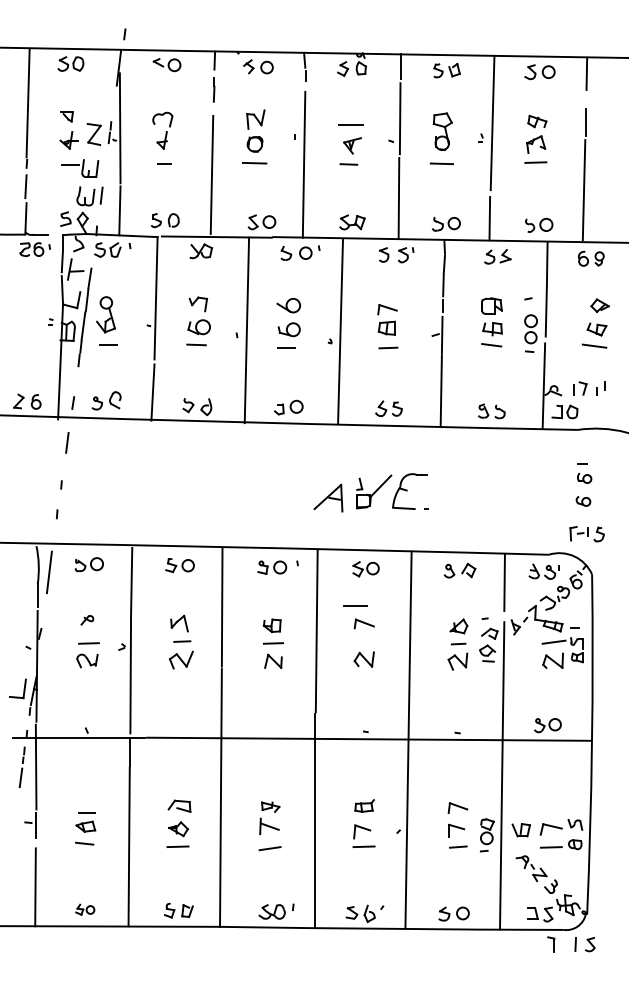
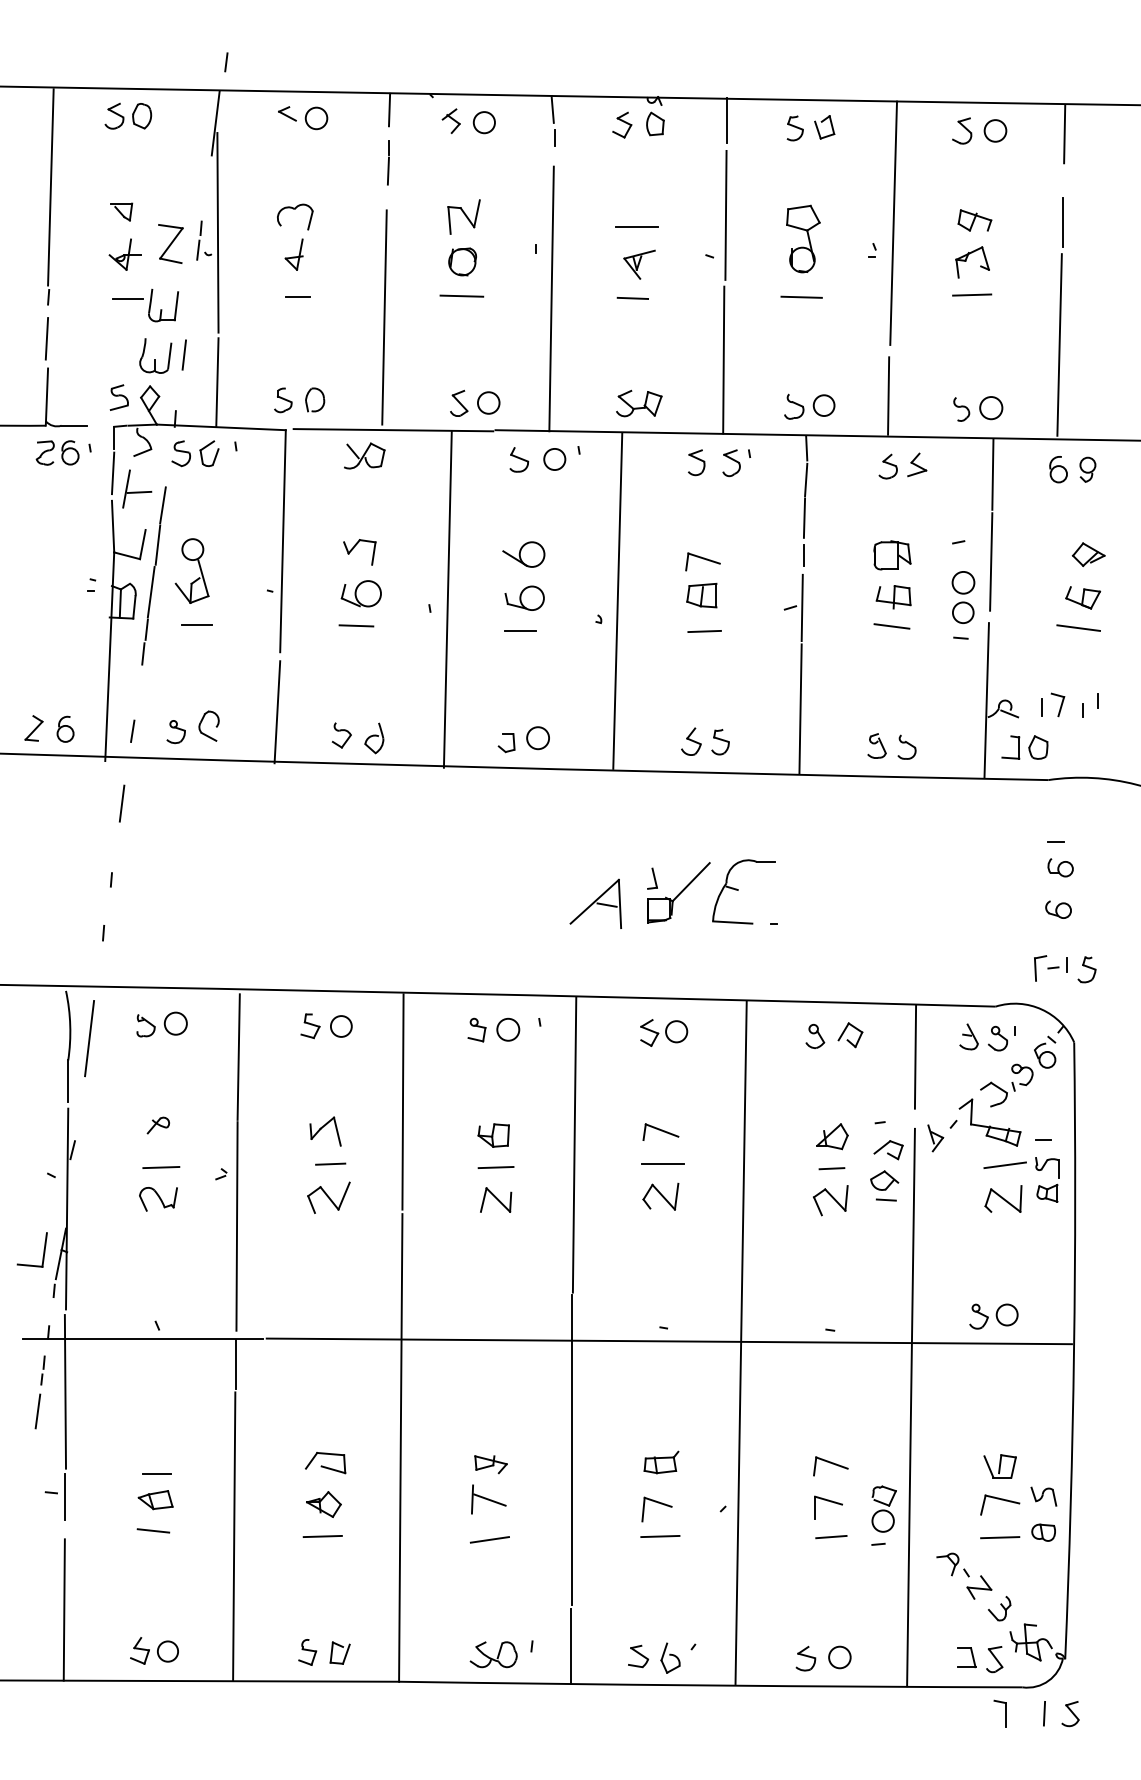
line: (355, 605) -> (663, 1162), moved
part: (520, 830) -> (998, 1467), moved
part: (85, 909) -> (154, 1650), size x1.43

